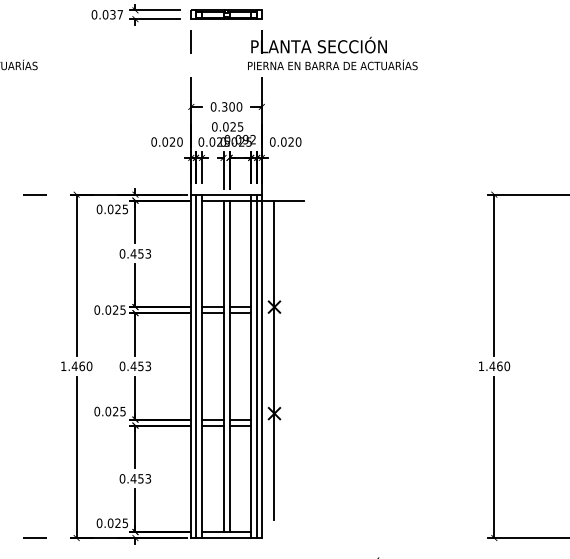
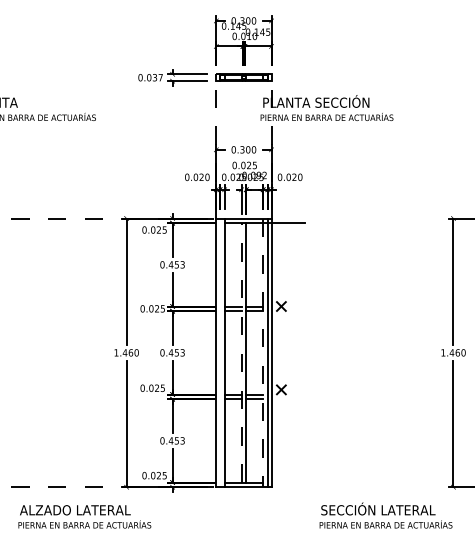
line: (274, 360) -> (281, 348), removed
line: (195, 365) -> (219, 352), removed
line: (223, 365) -> (241, 352), solid -> dashed
line: (251, 367) -> (263, 353), solid -> dashed

